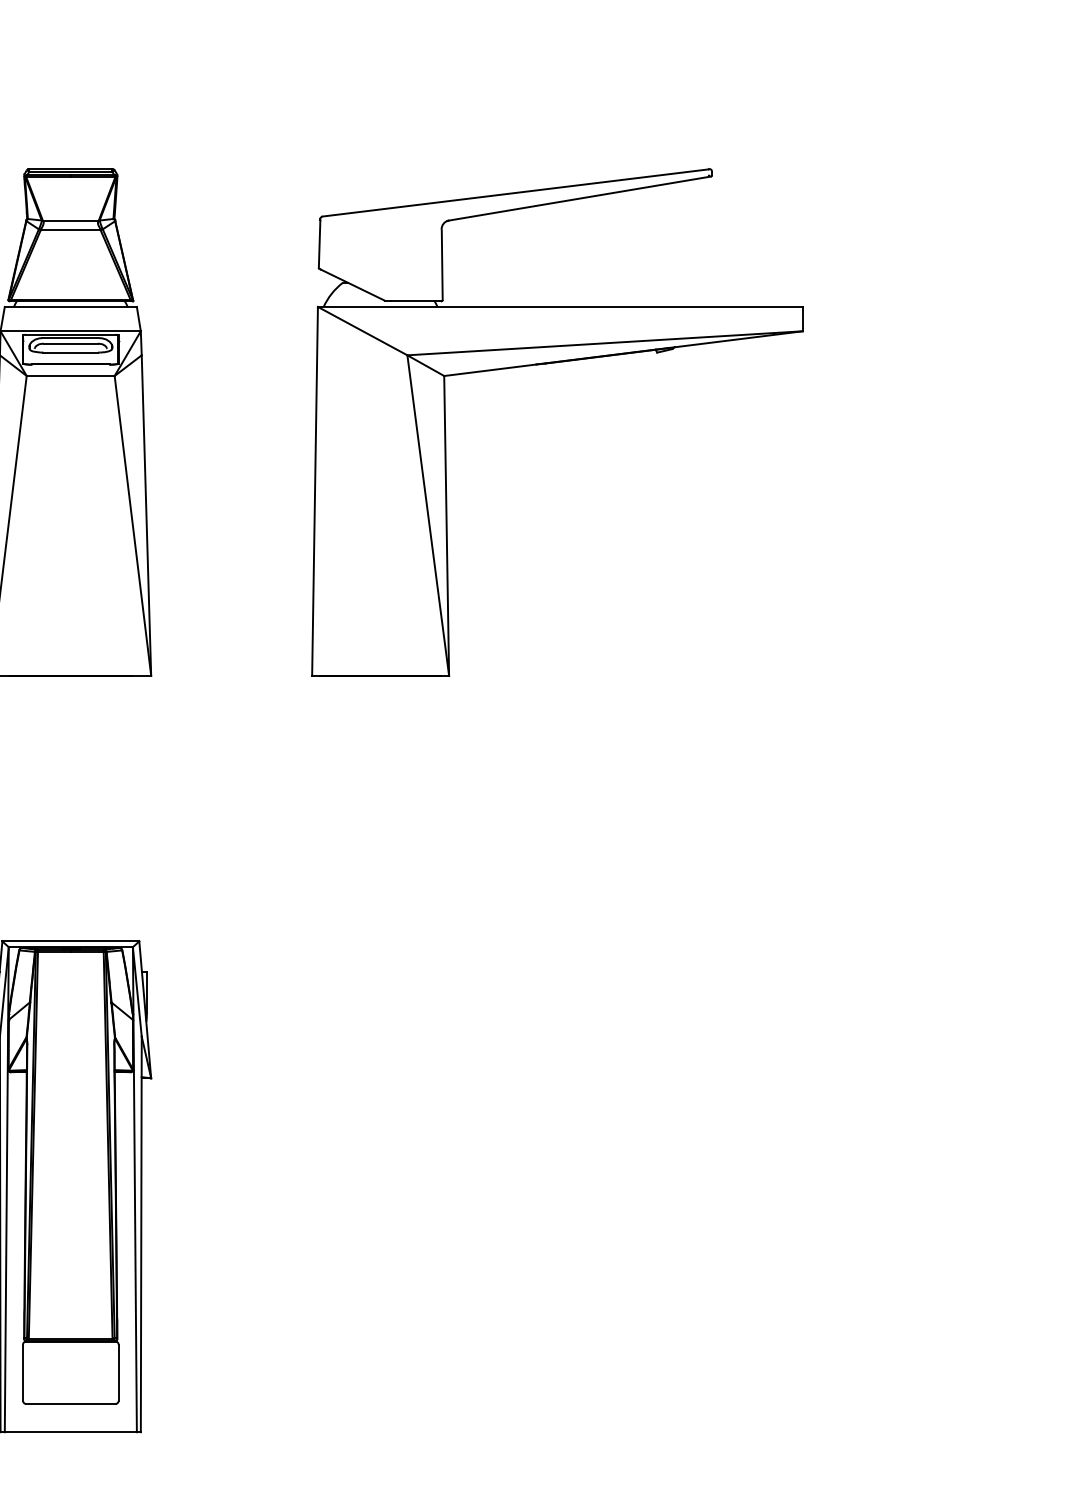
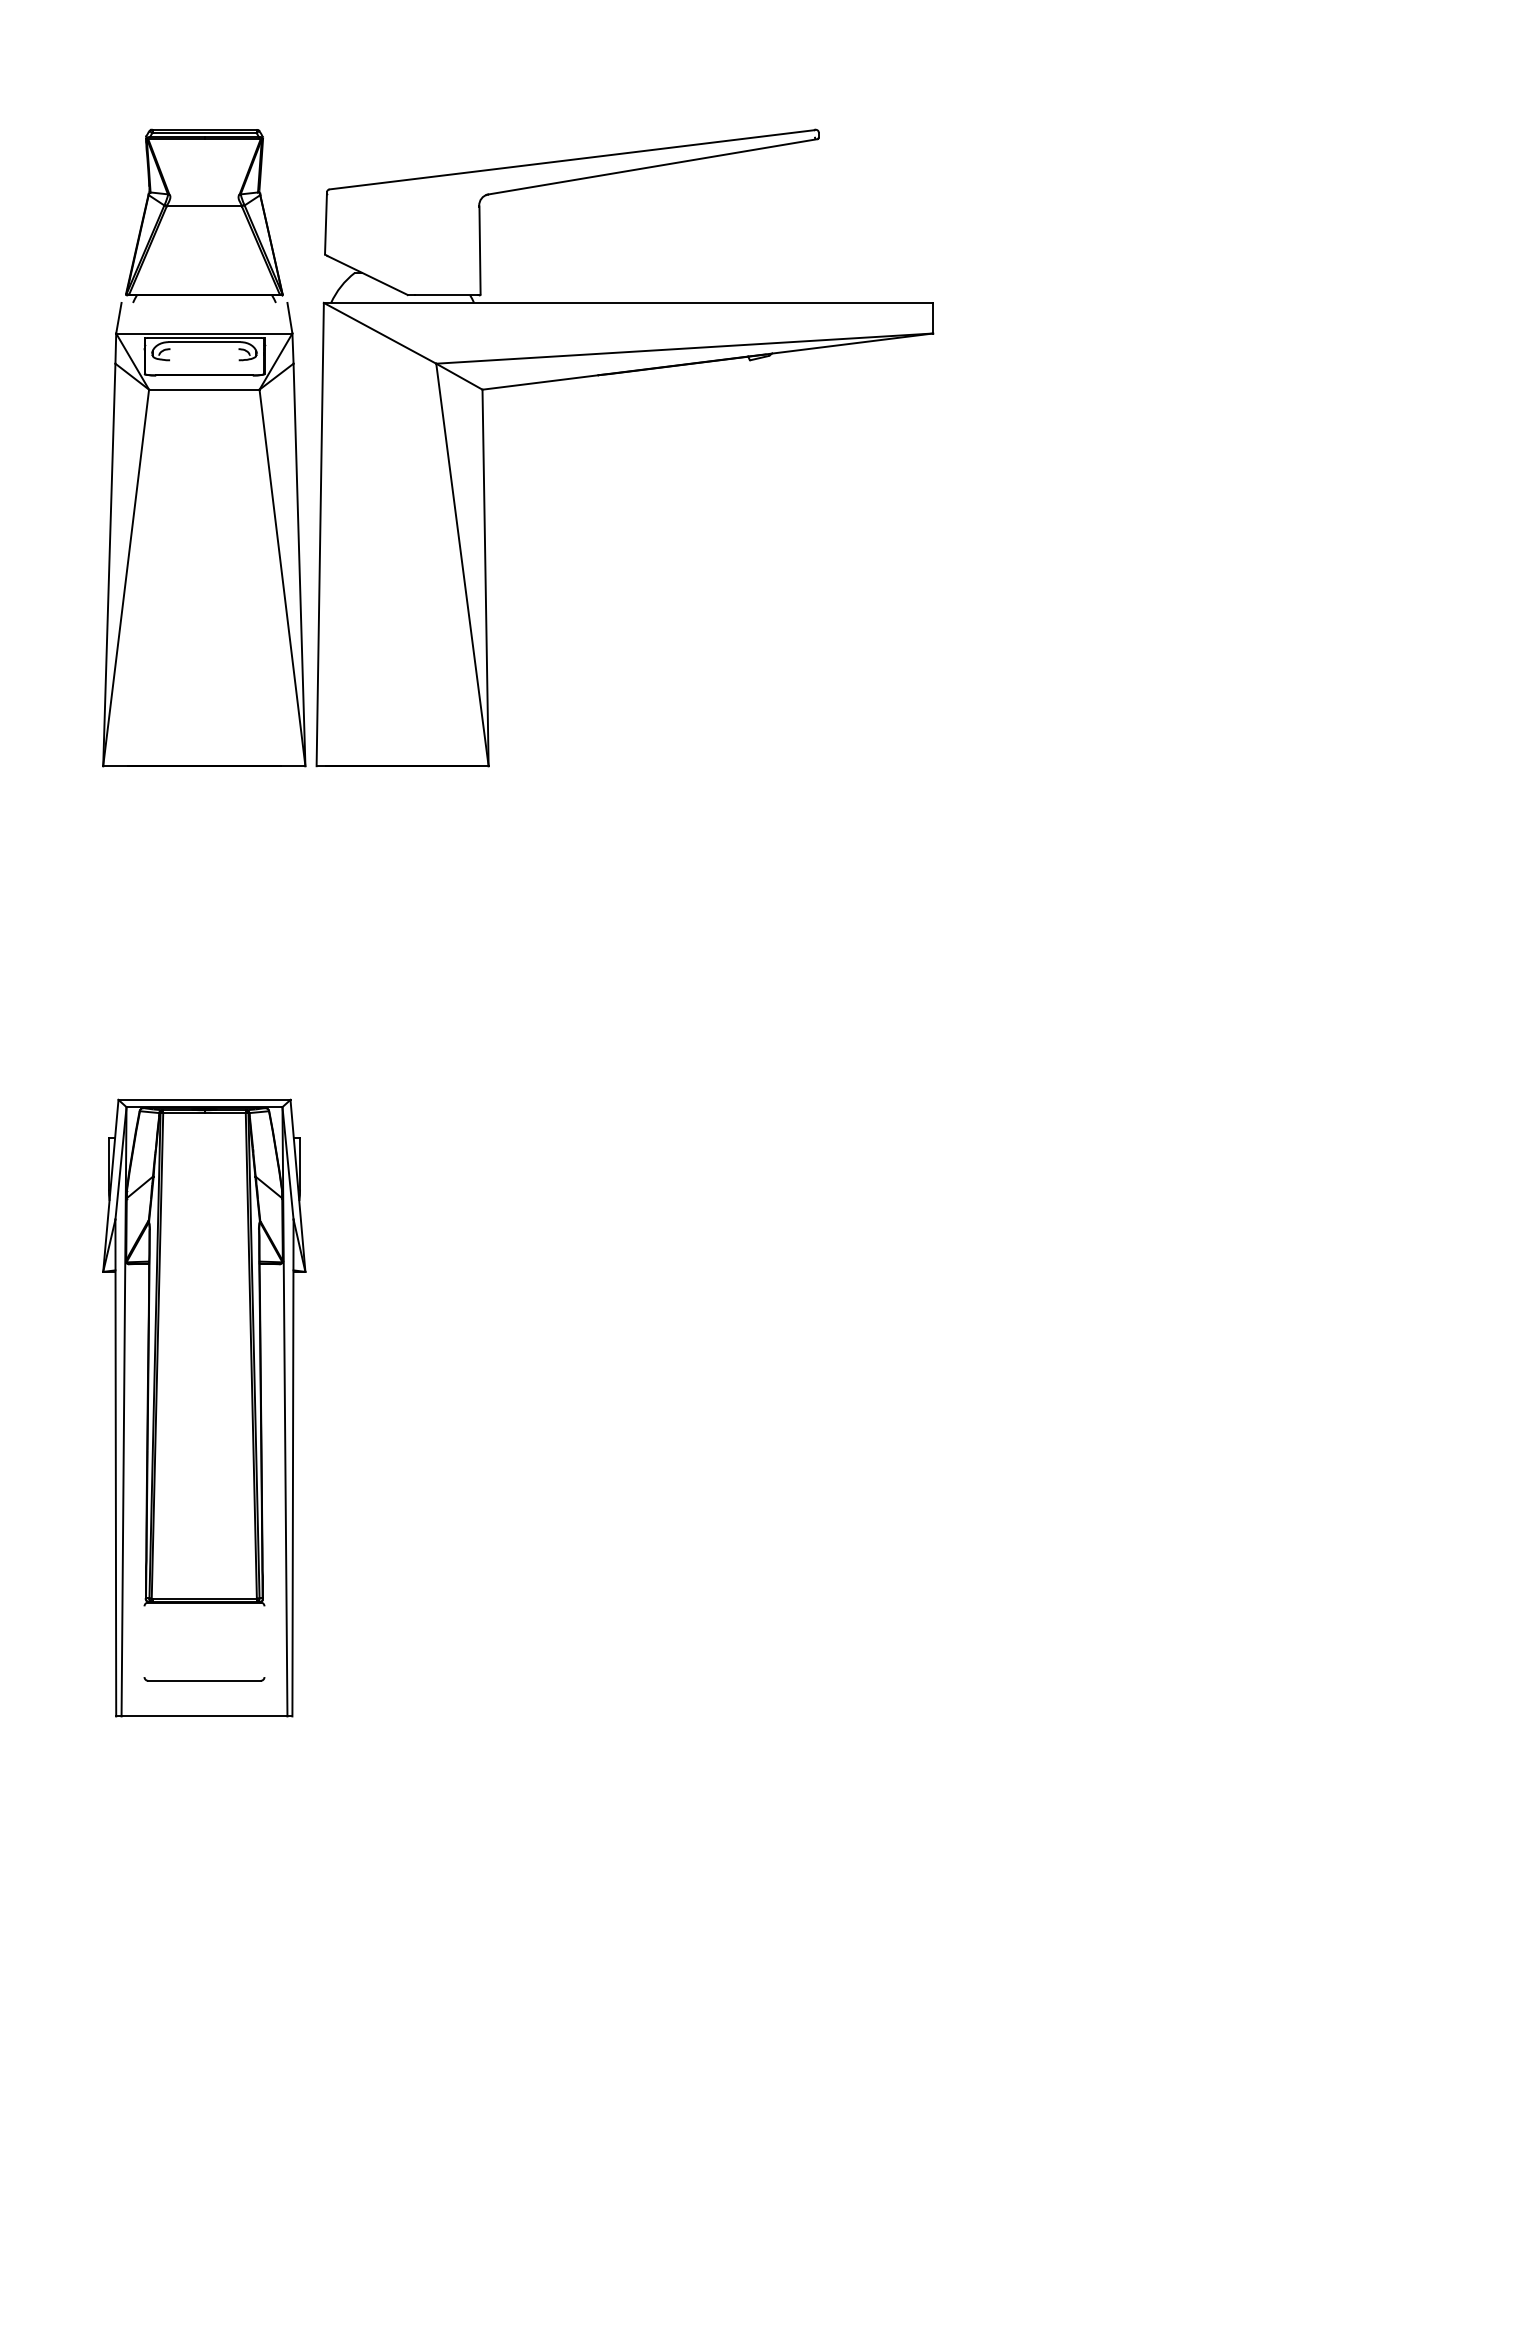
line: (70, 220) -> (204, 194), removed
line: (70, 306) -> (204, 302), removed
line: (70, 344) -> (204, 349), removed
line: (70, 352) -> (204, 360), removed
part: (550, 363) -> (616, 374), moved
line: (23, 1372) -> (144, 1641), removed
line: (118, 1372) -> (264, 1641), removed

